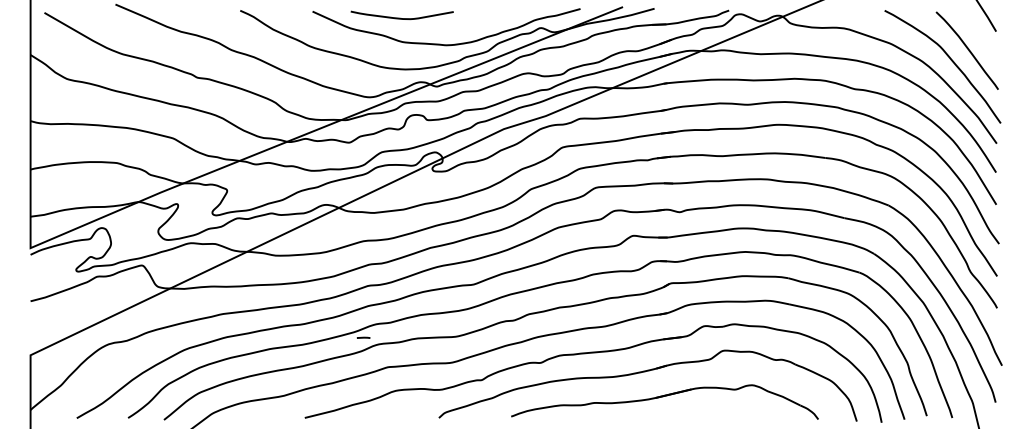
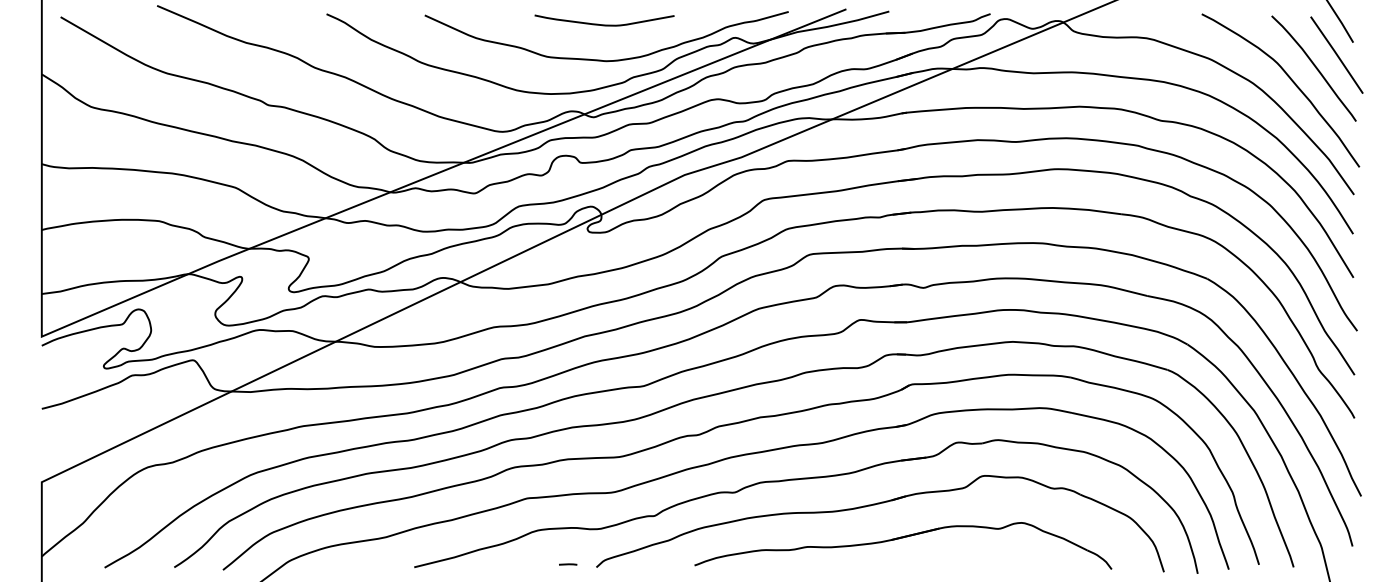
curve: (402, 18) -> (604, 24), moved
line: (983, 40) -> (1336, 54), added
line: (363, 337) -> (568, 564), moved

